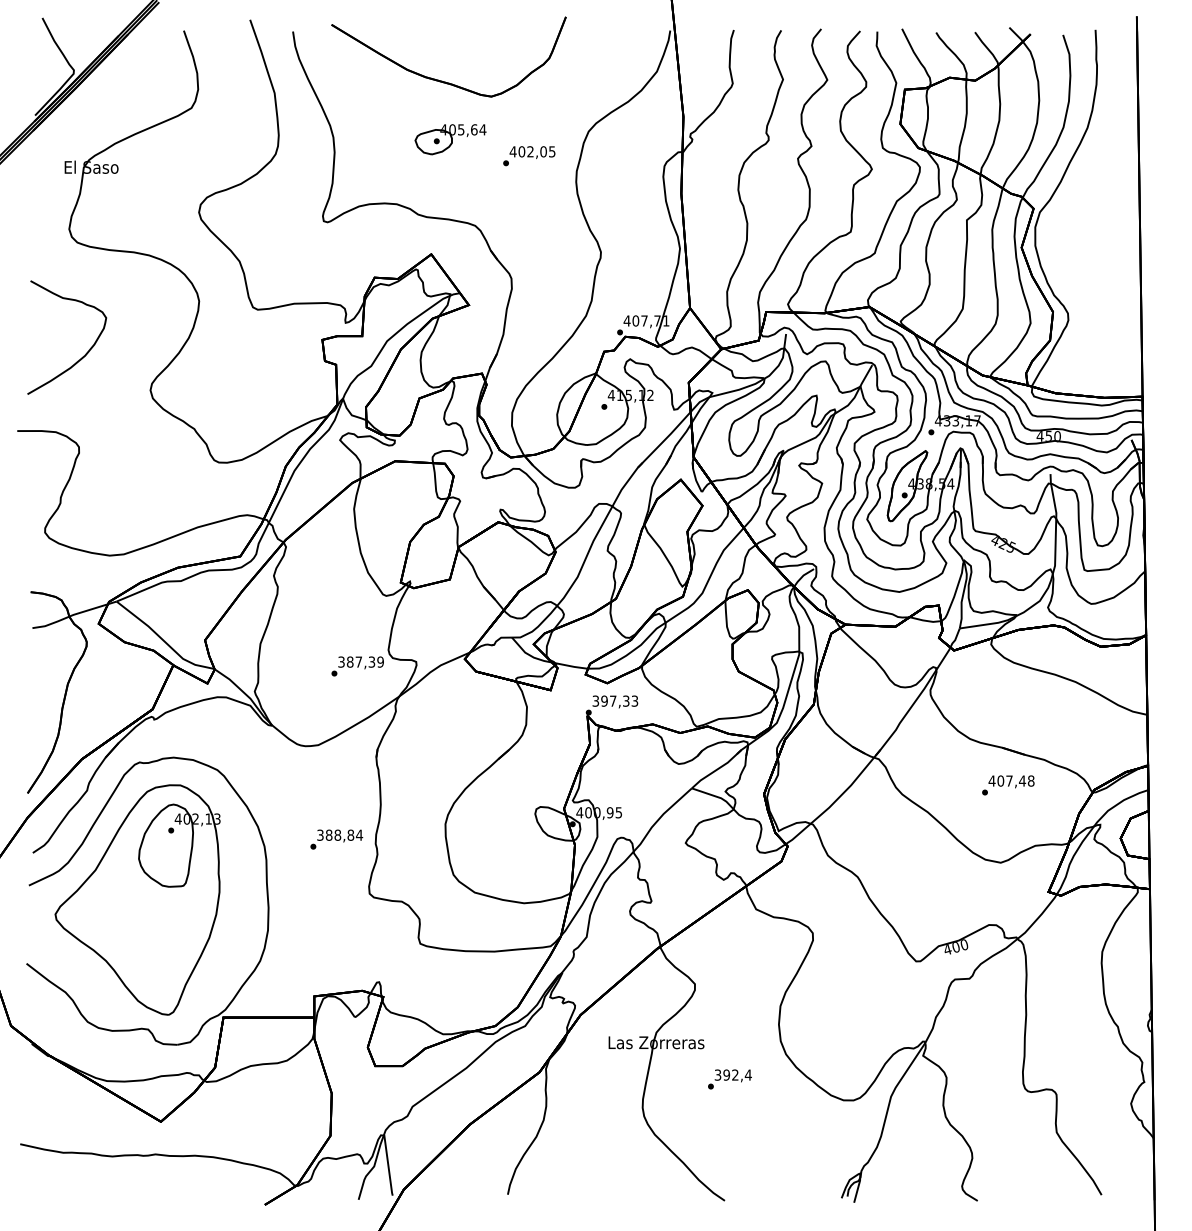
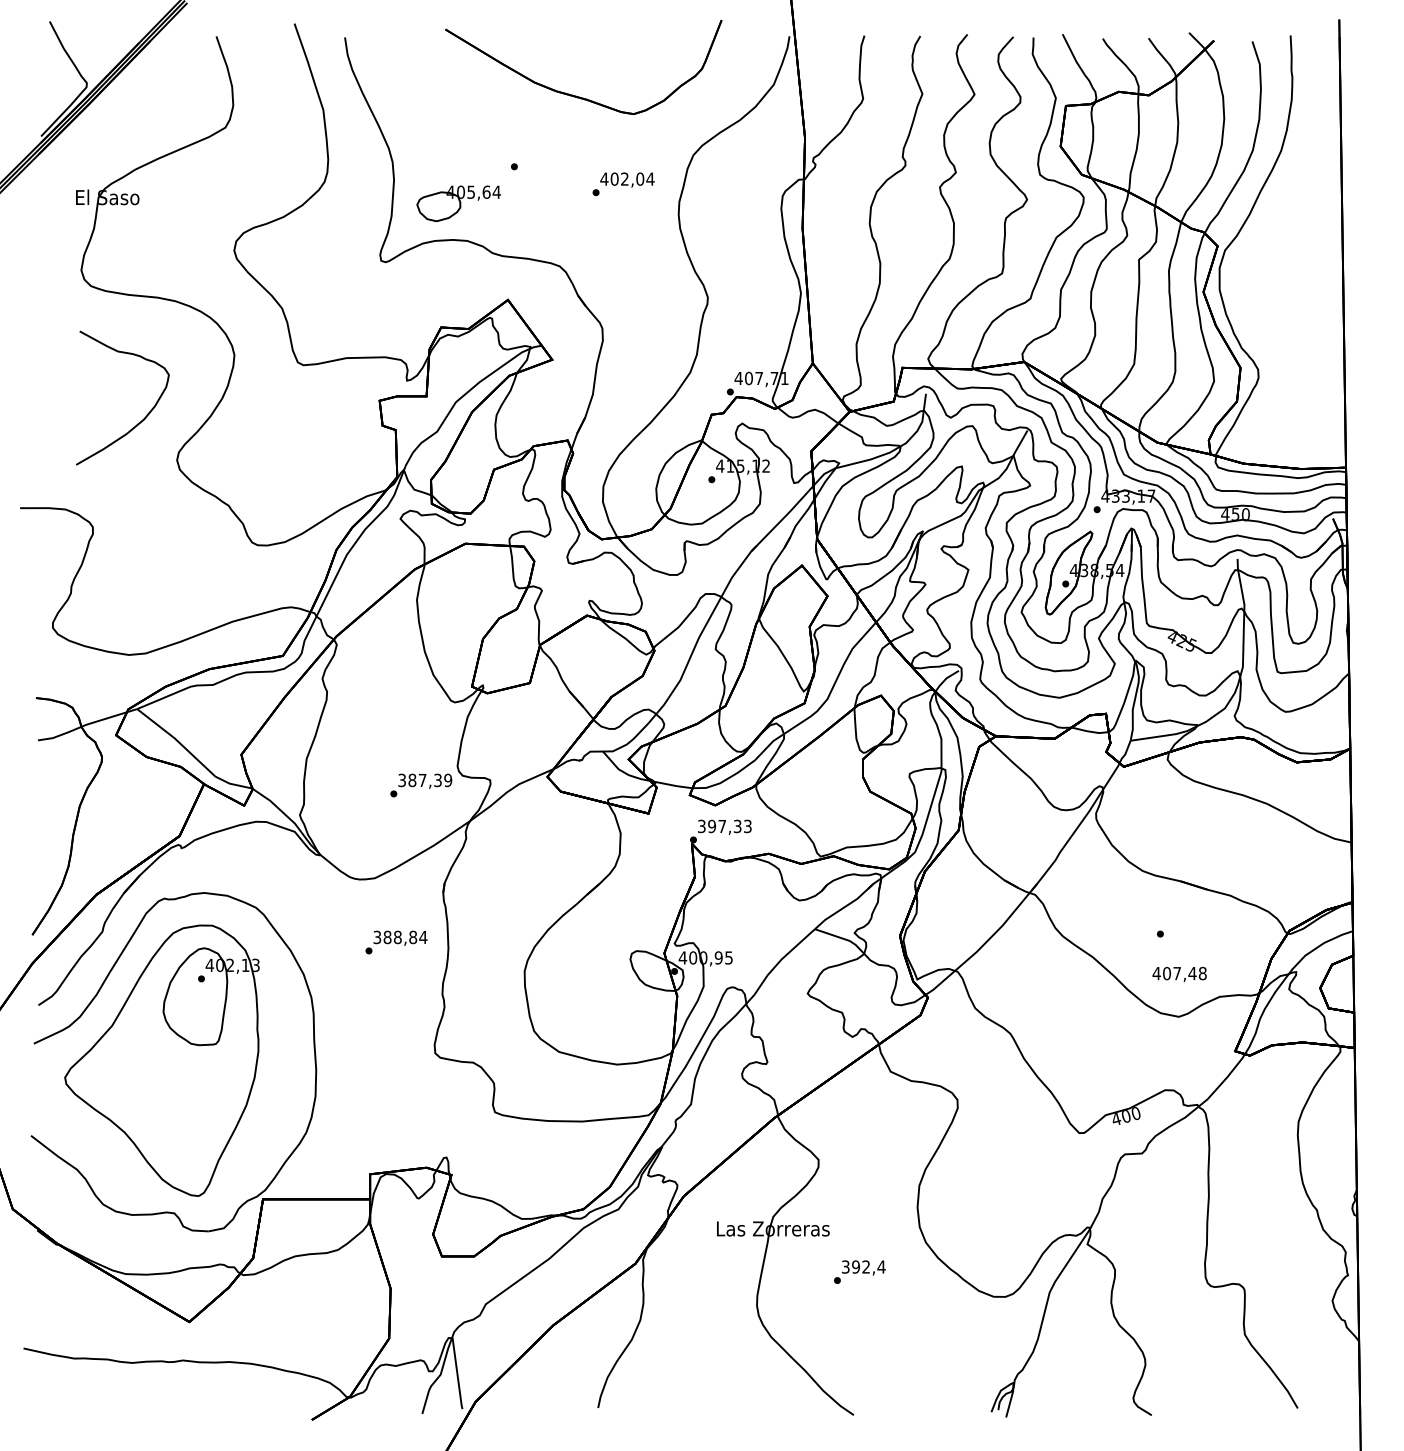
part: (442, 80) -> (576, 95), moved
part: (450, 139) -> (458, 203), moved
text: (552, 151) -> (650, 178), 402,05 -> 402,04
curve: (87, 351) -> (146, 414), moved
text: (1011, 781) -> (1179, 974), moved
text: (336, 839) -> (396, 942), moved

